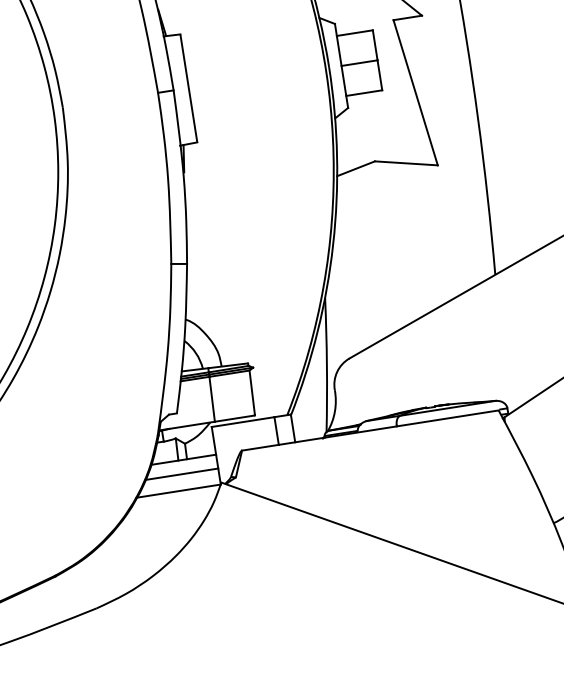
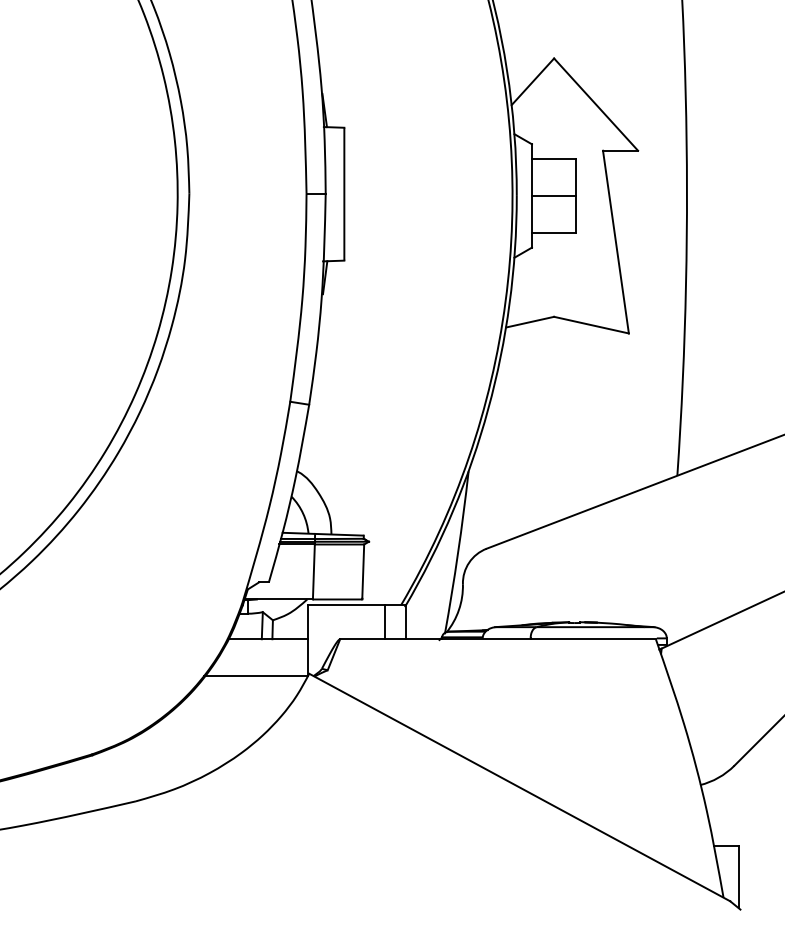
line: (181, 474) -> (263, 656), removed

